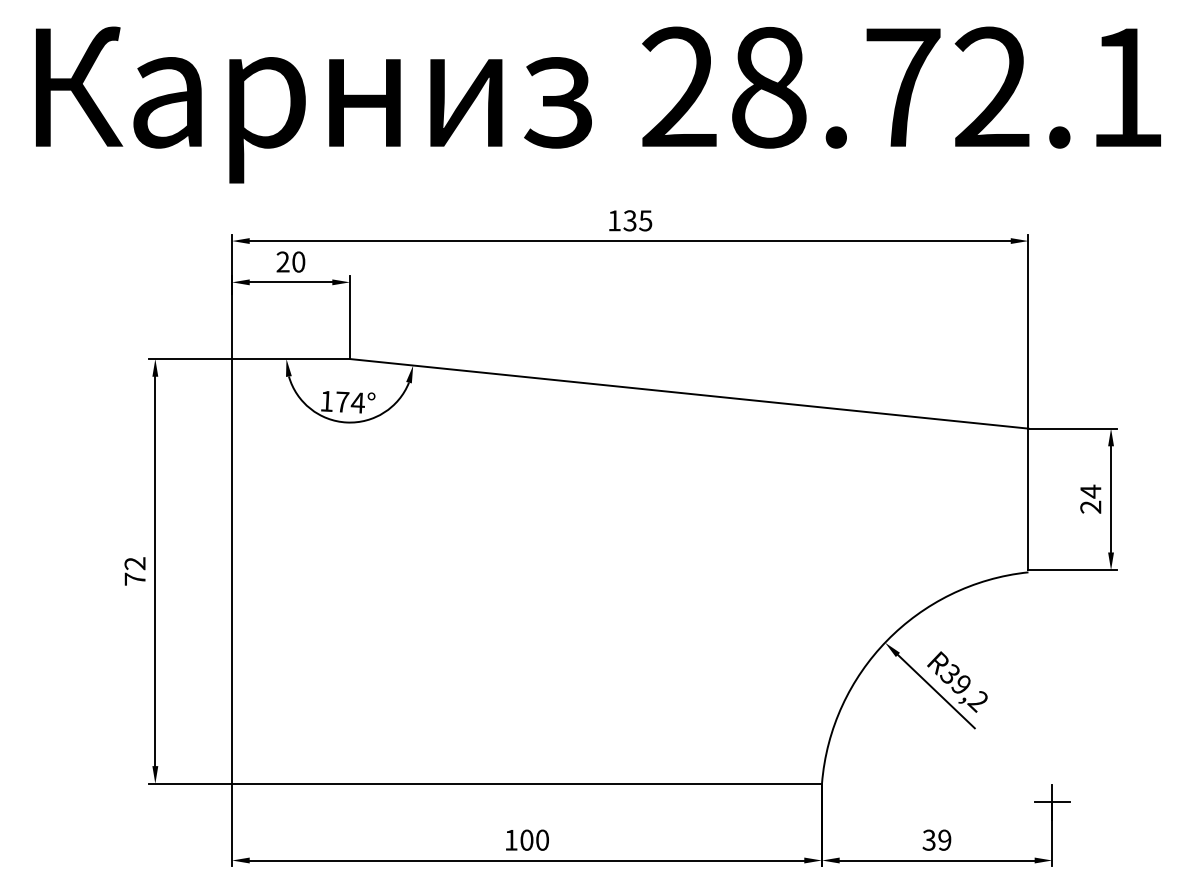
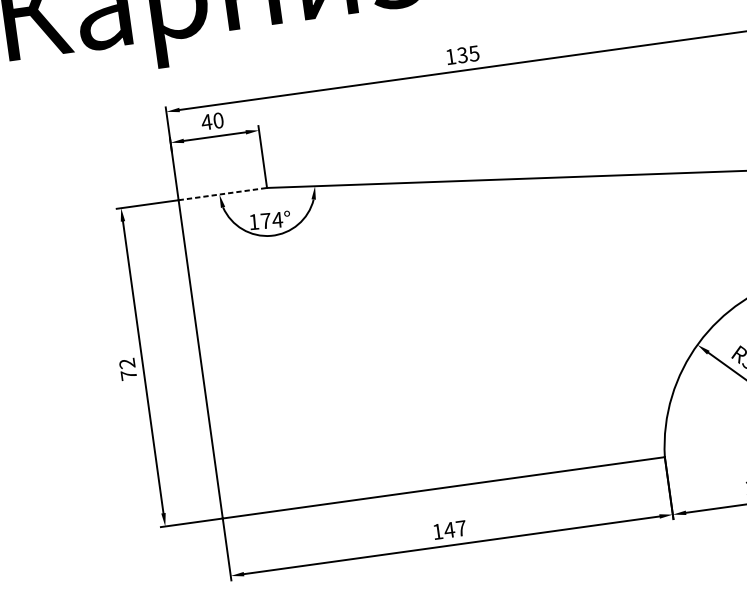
text: (283, 261) -> (207, 121), 20 -> 40
line: (291, 359) -> (223, 194), solid -> dashed
text: (534, 839) -> (455, 528), 100 -> 147

